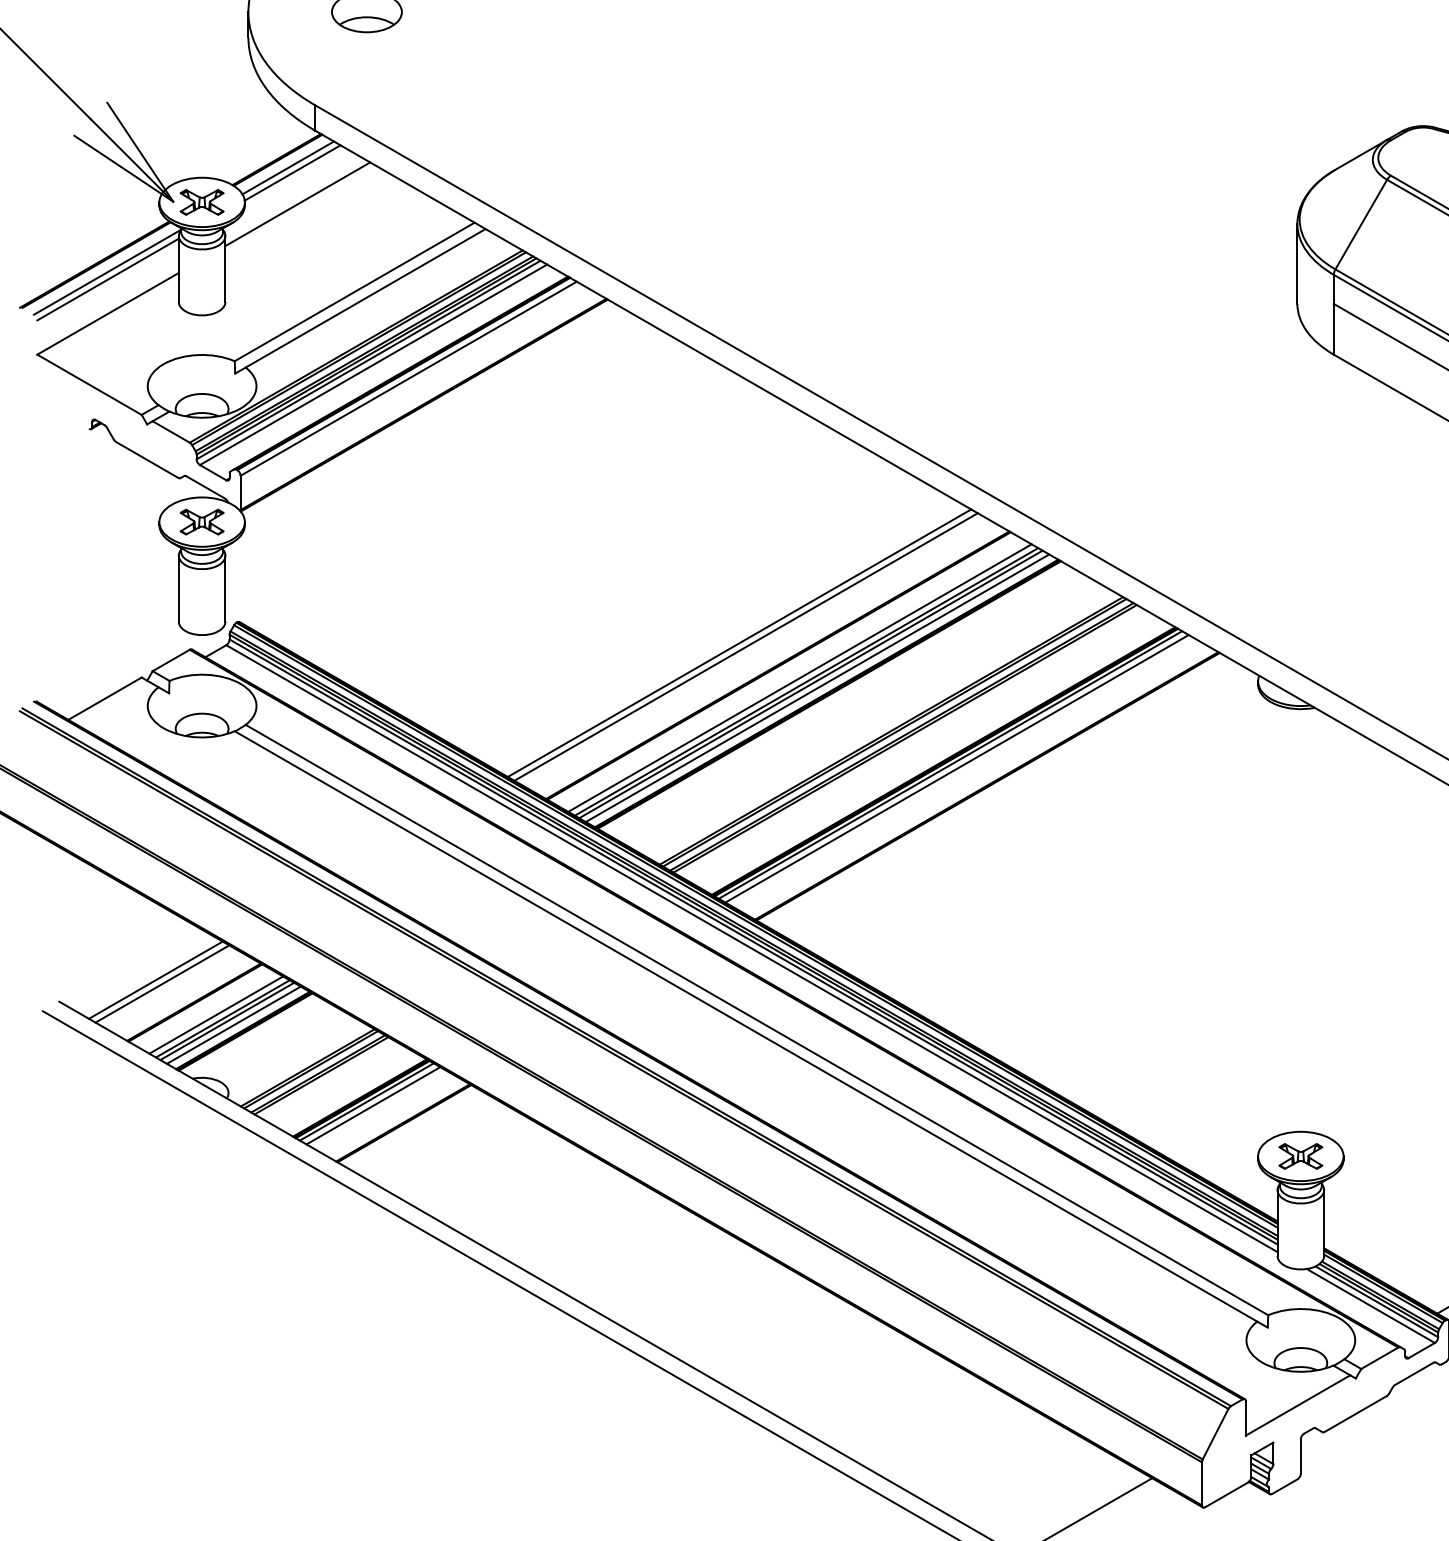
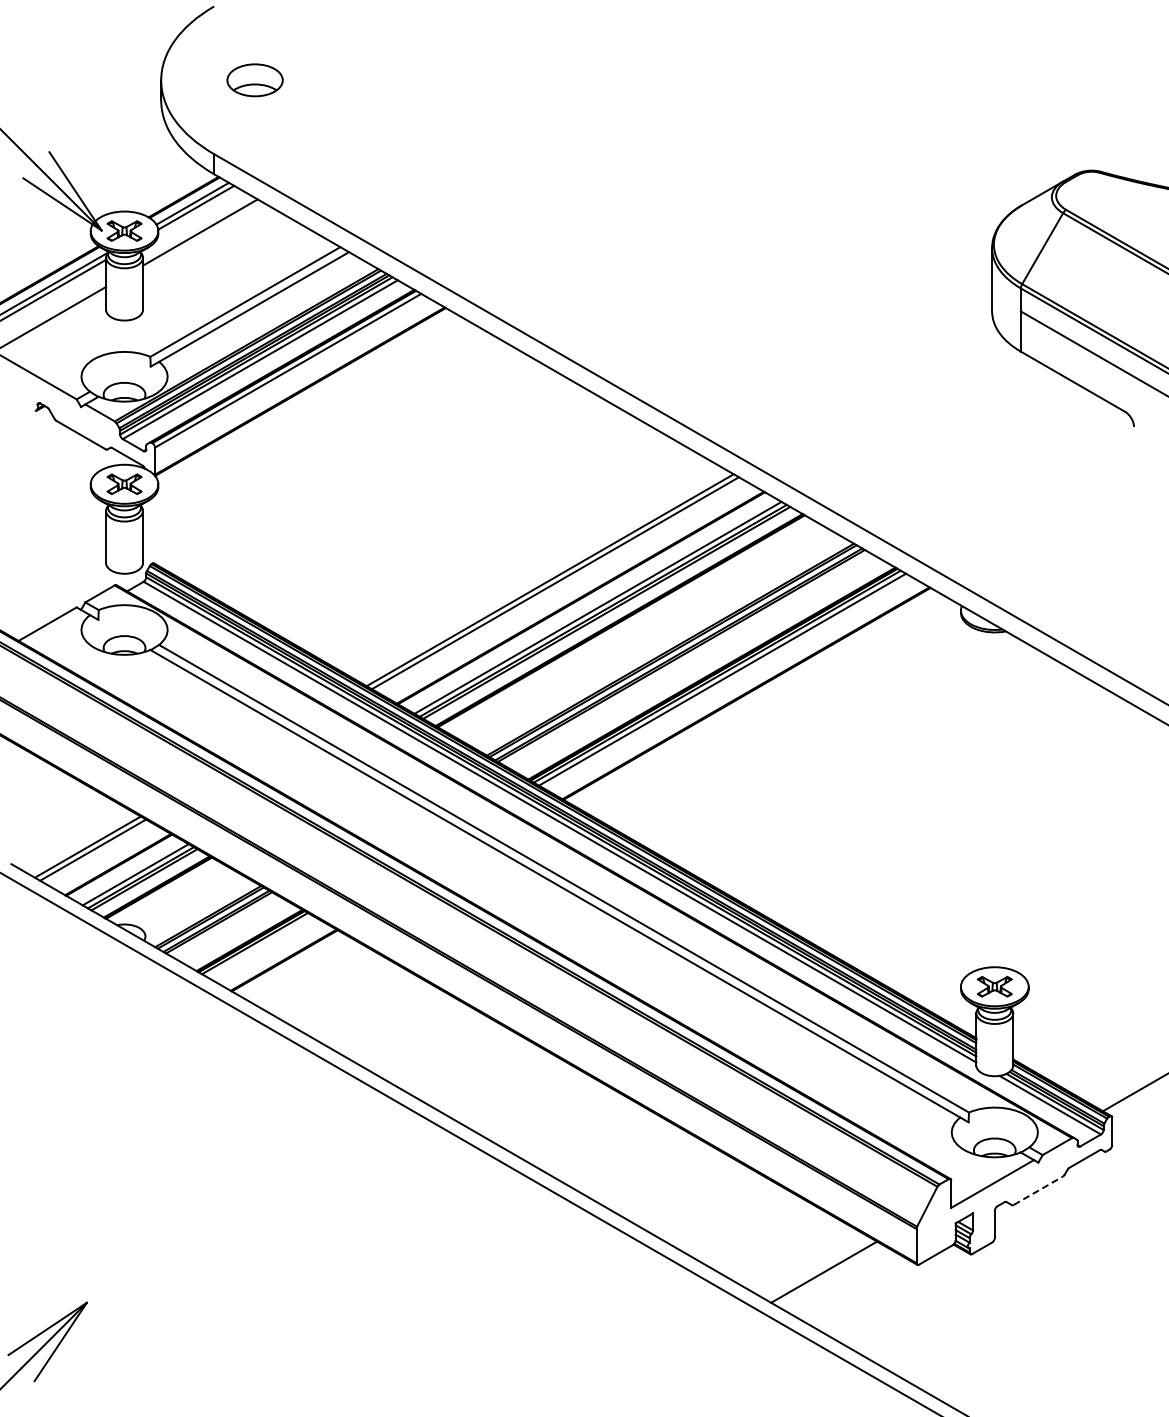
line: (816, 687) -> (611, 615), removed
line: (233, 1024) -> (149, 882), removed
line: (373, 1105) -> (260, 946), removed
line: (1355, 1413) -> (1038, 1190), solid -> dashed

